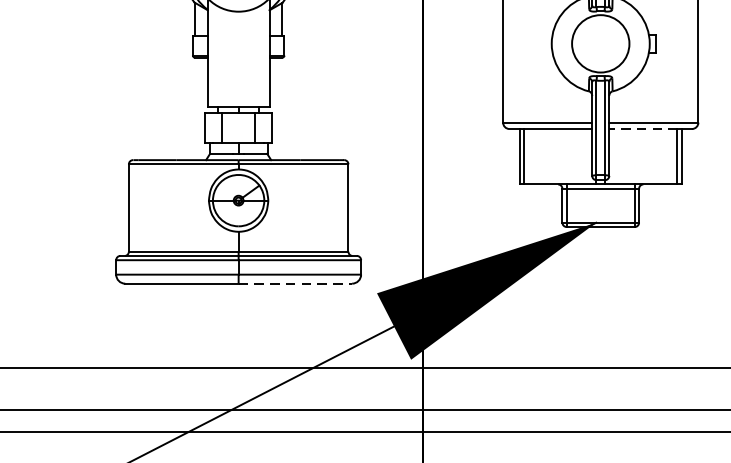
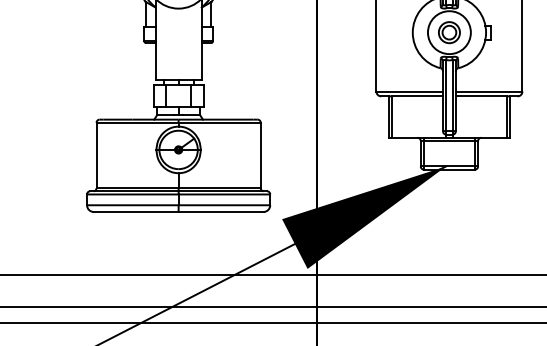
part: (600, 43) -> (449, 32), added
line: (643, 129) -> (481, 96), dashed -> solid
line: (295, 284) -> (221, 212), dashed -> solid

